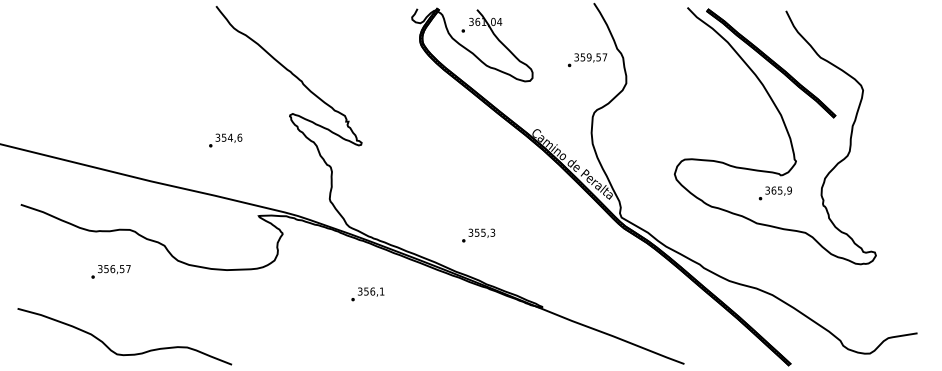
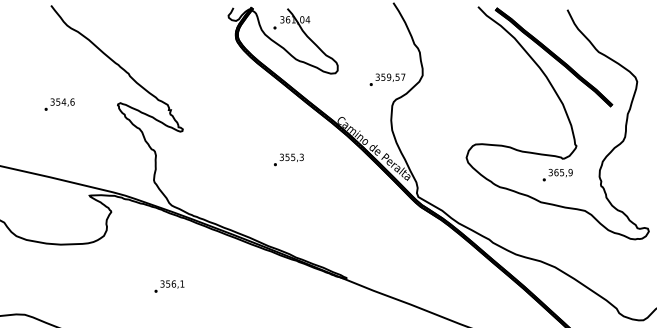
text: (587, 60) -> (387, 80), moved
text: (225, 140) -> (59, 104), moved
text: (478, 235) -> (288, 159), moved
text: (367, 294) -> (169, 286), moved

